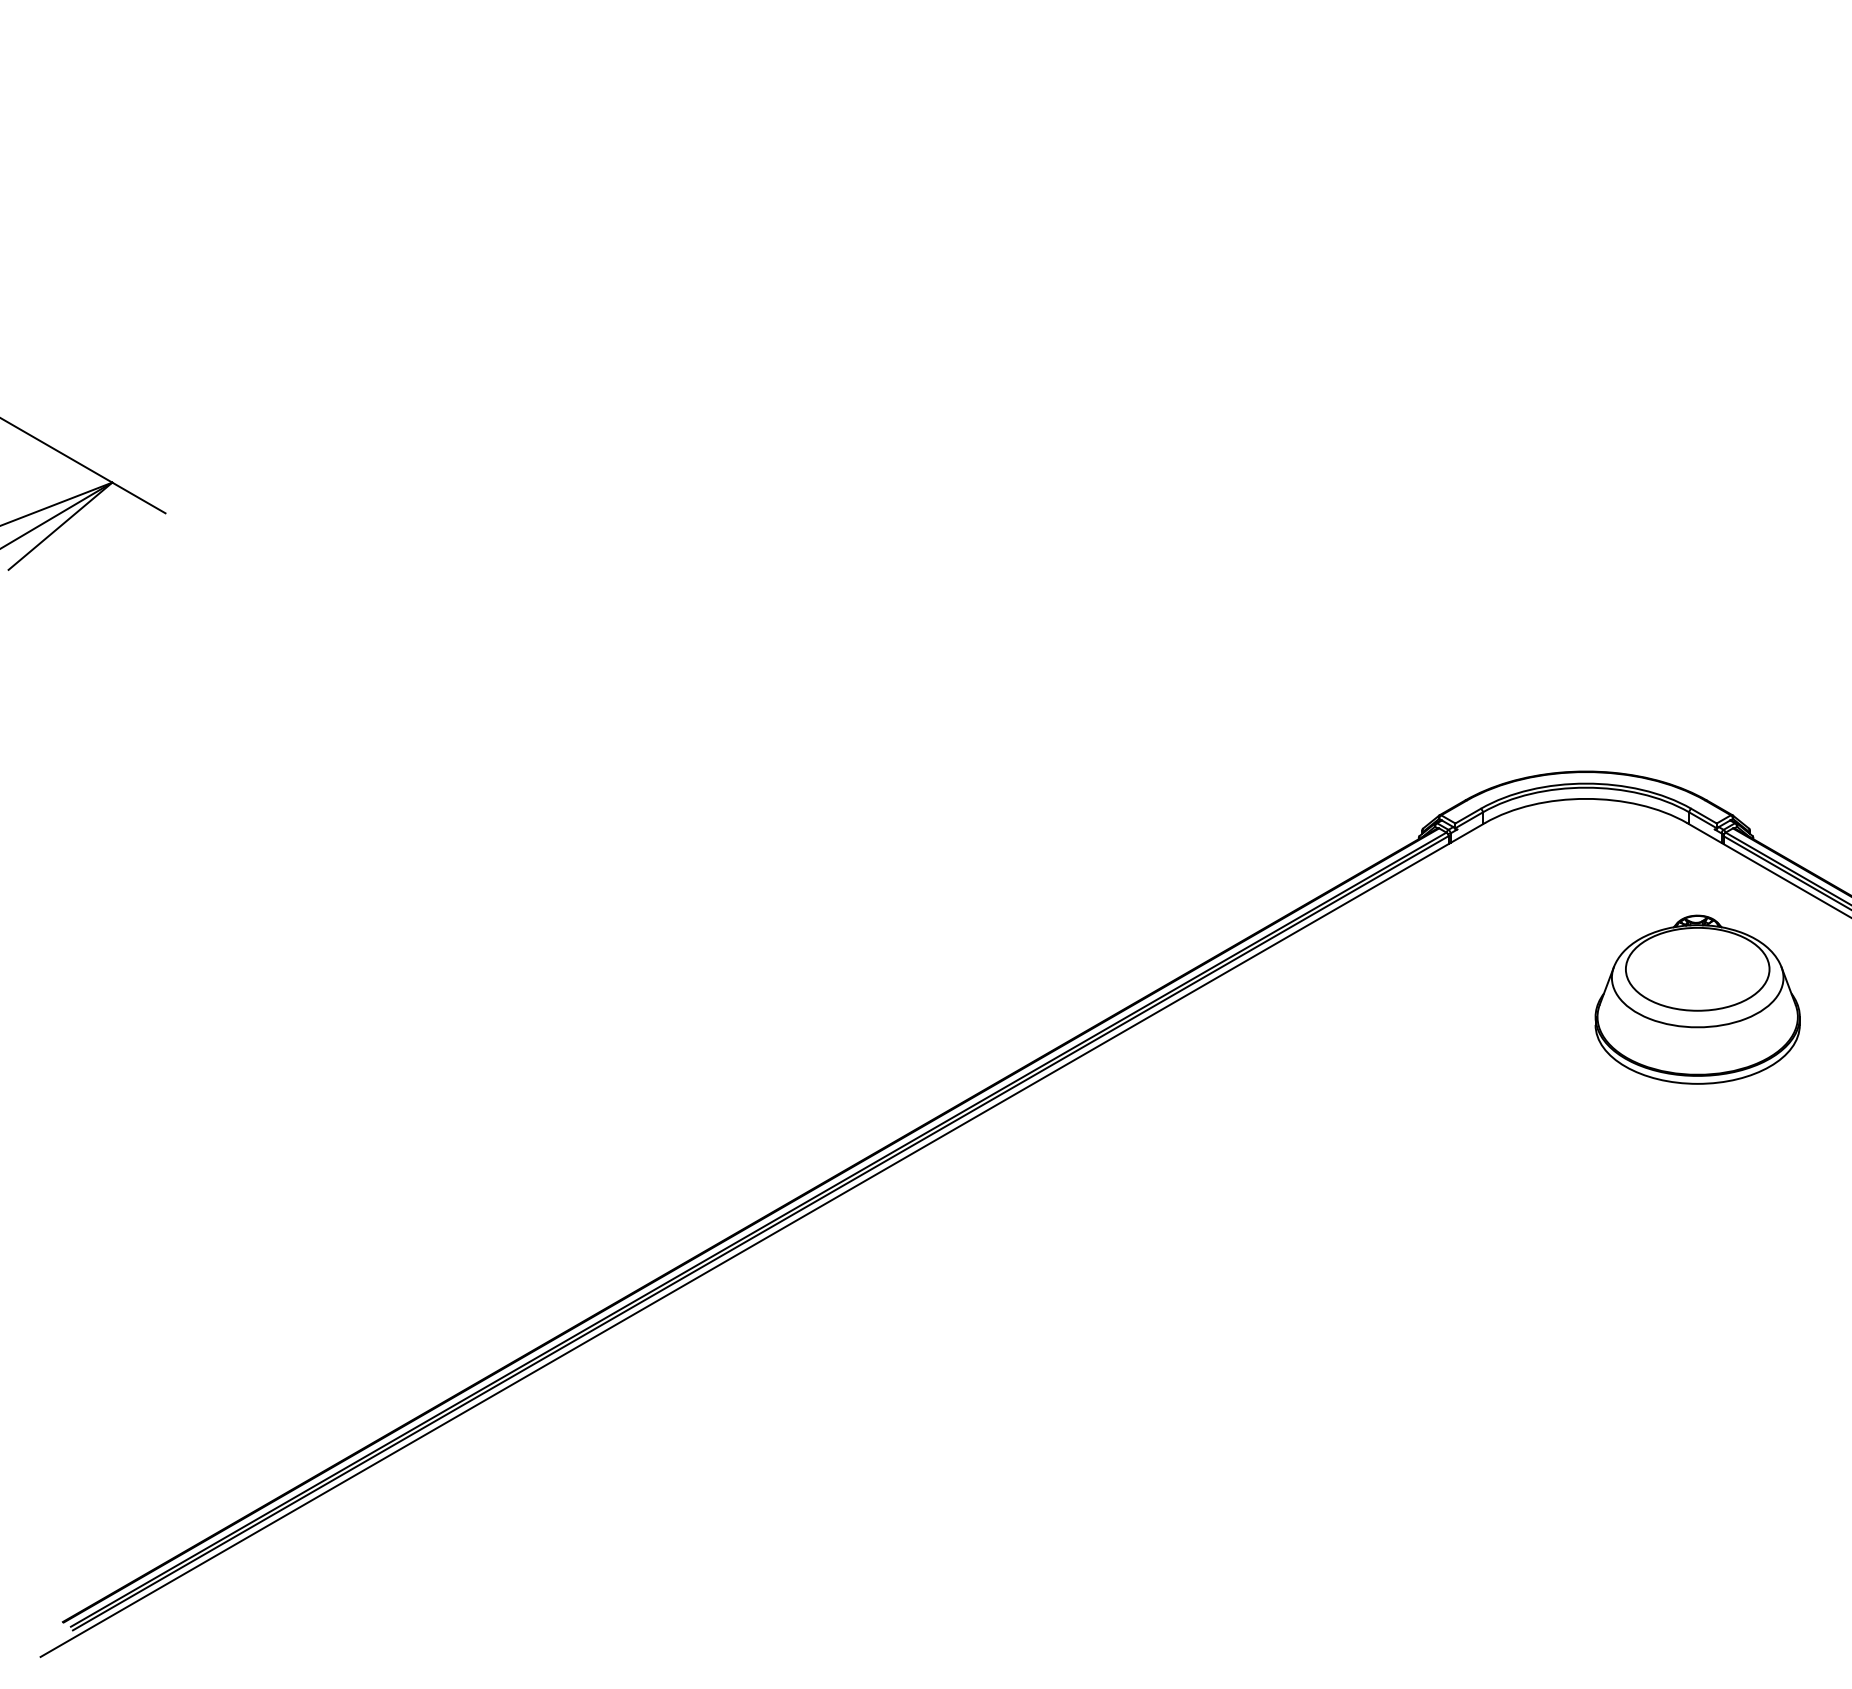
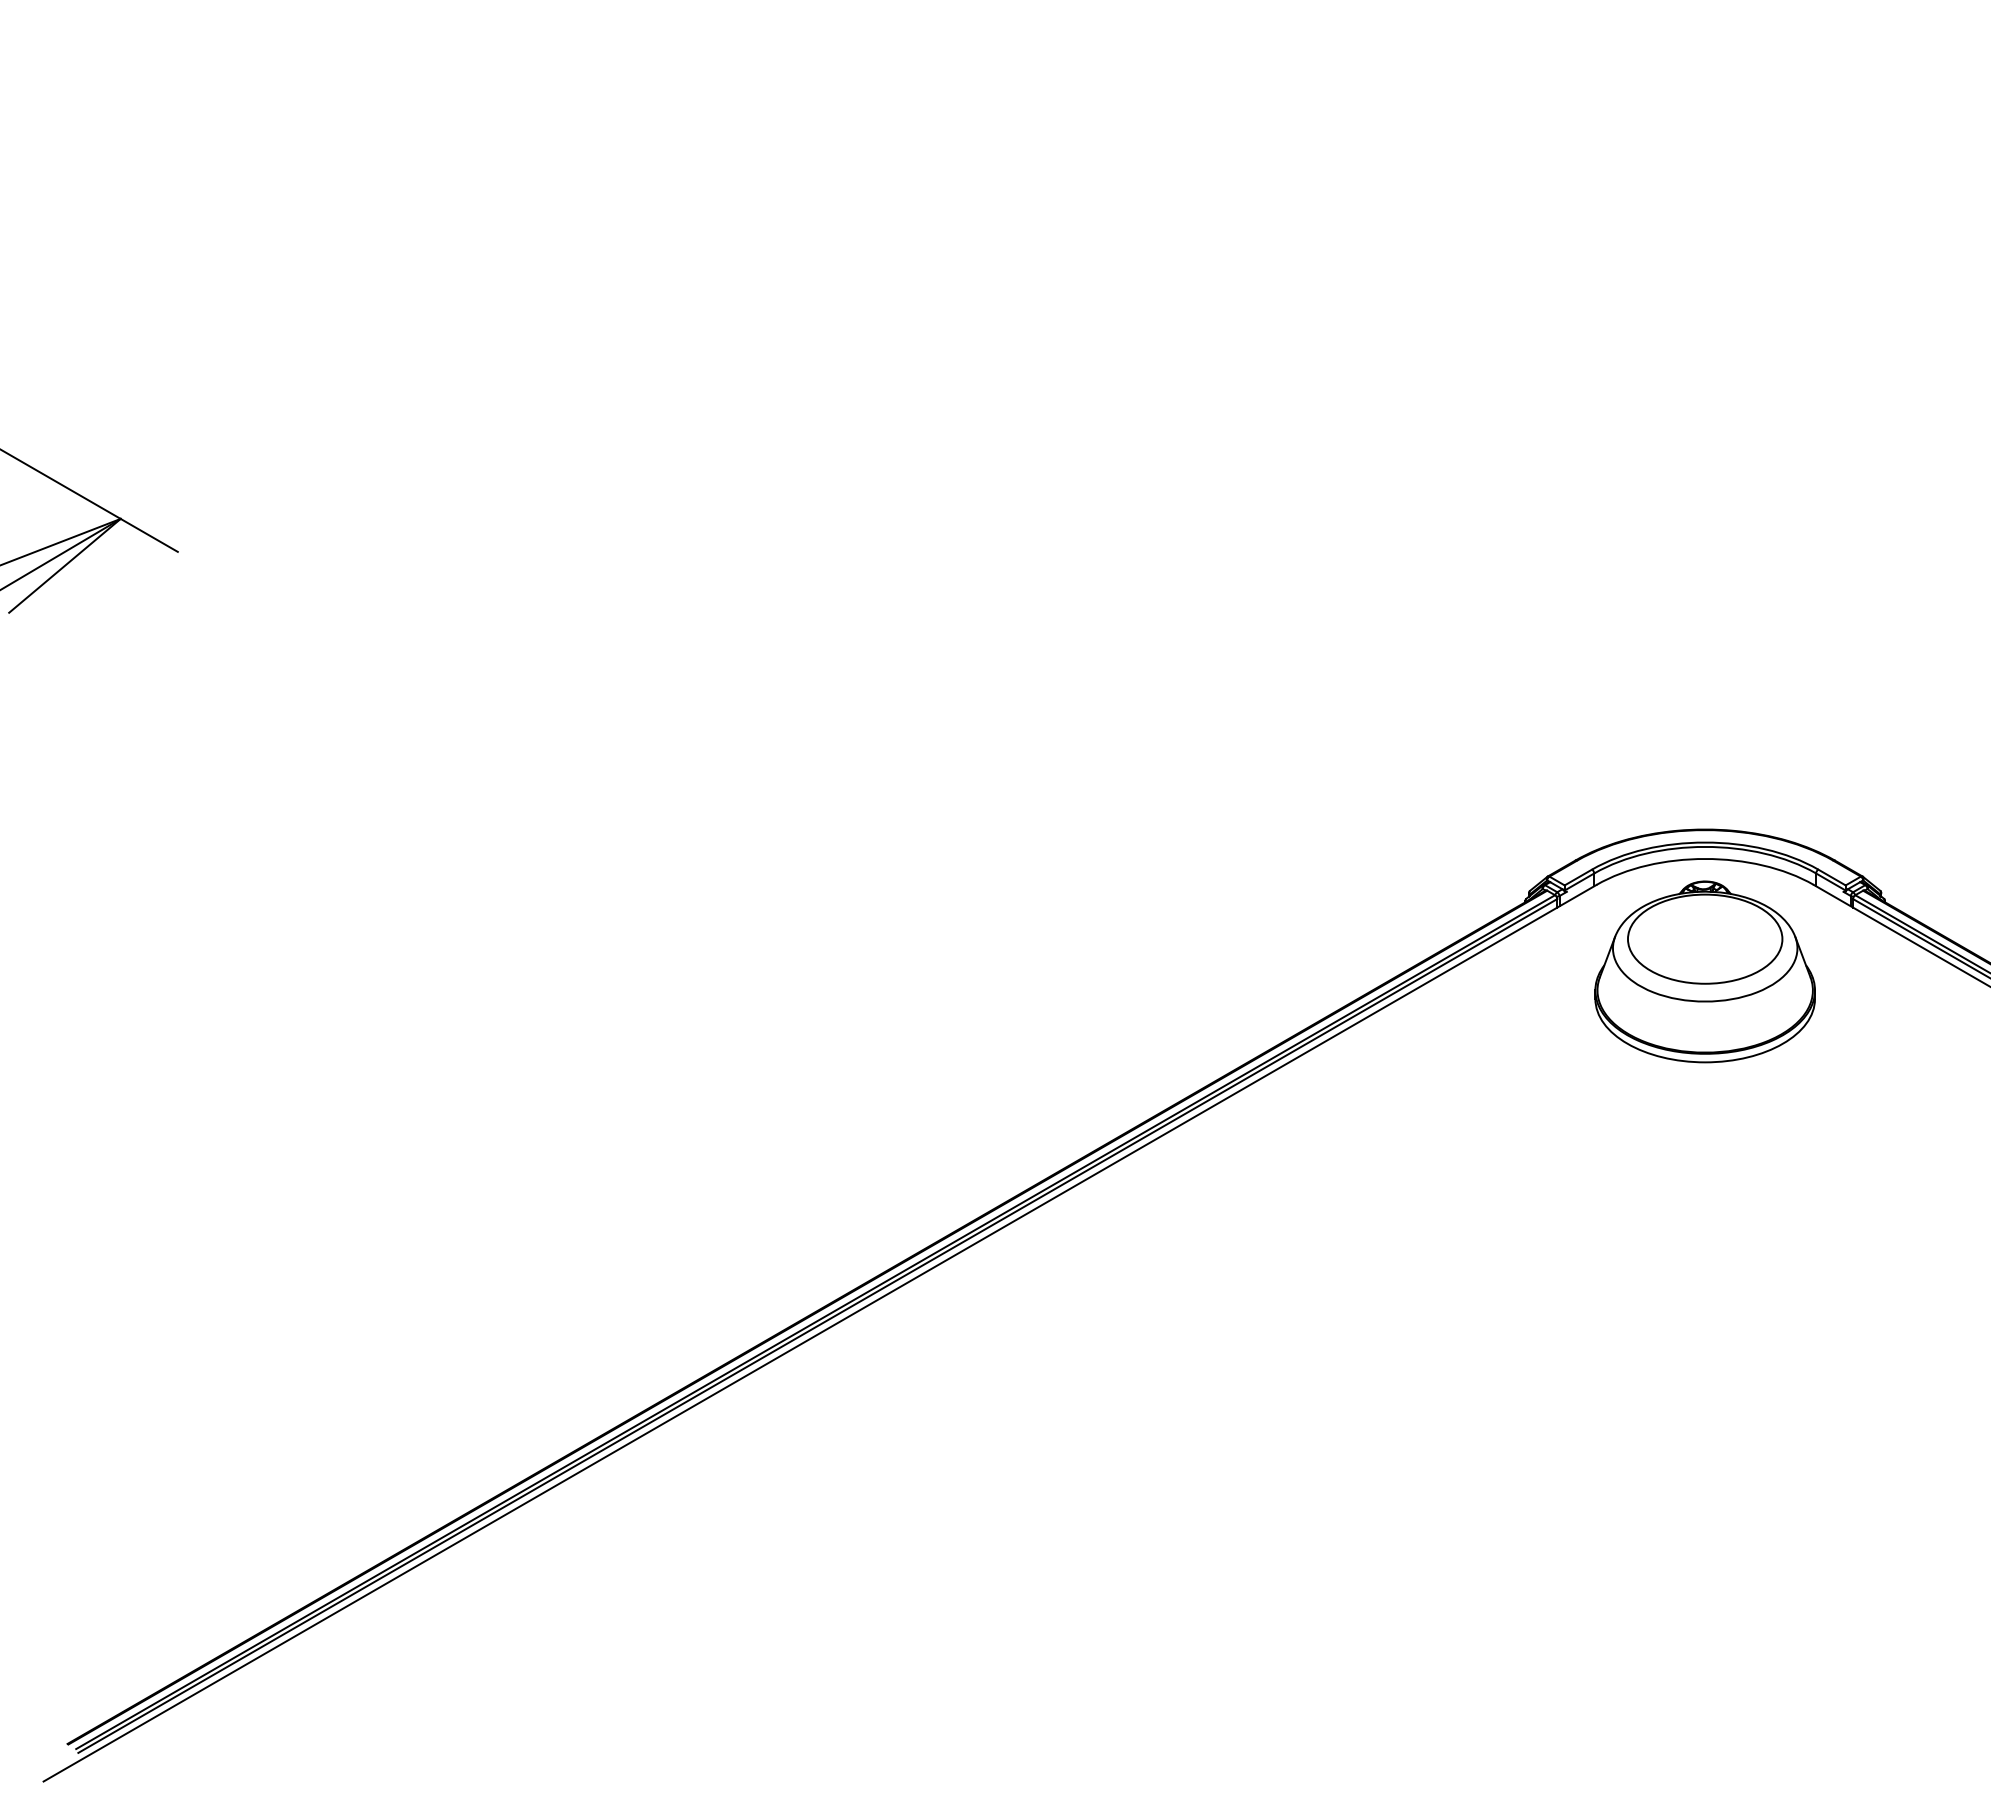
part: (1697, 999) -> (1704, 971), moved

